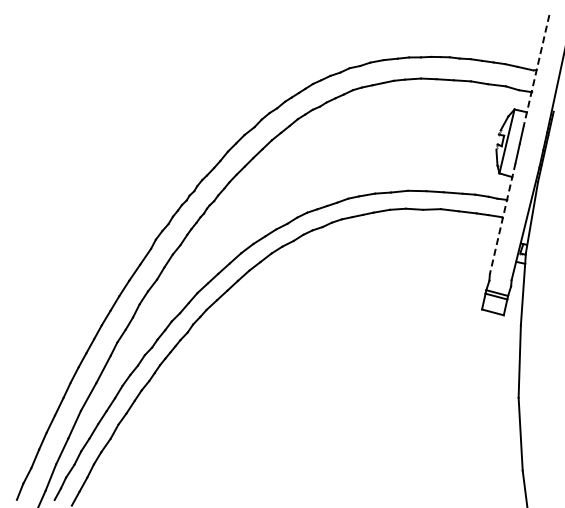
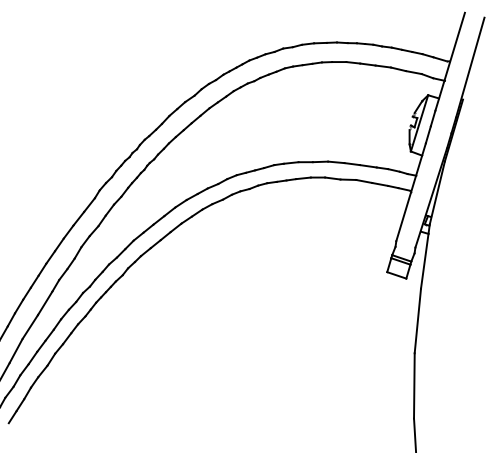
line: (536, 71) -> (450, 62), dashed -> solid
line: (502, 219) -> (410, 192), dashed -> solid

